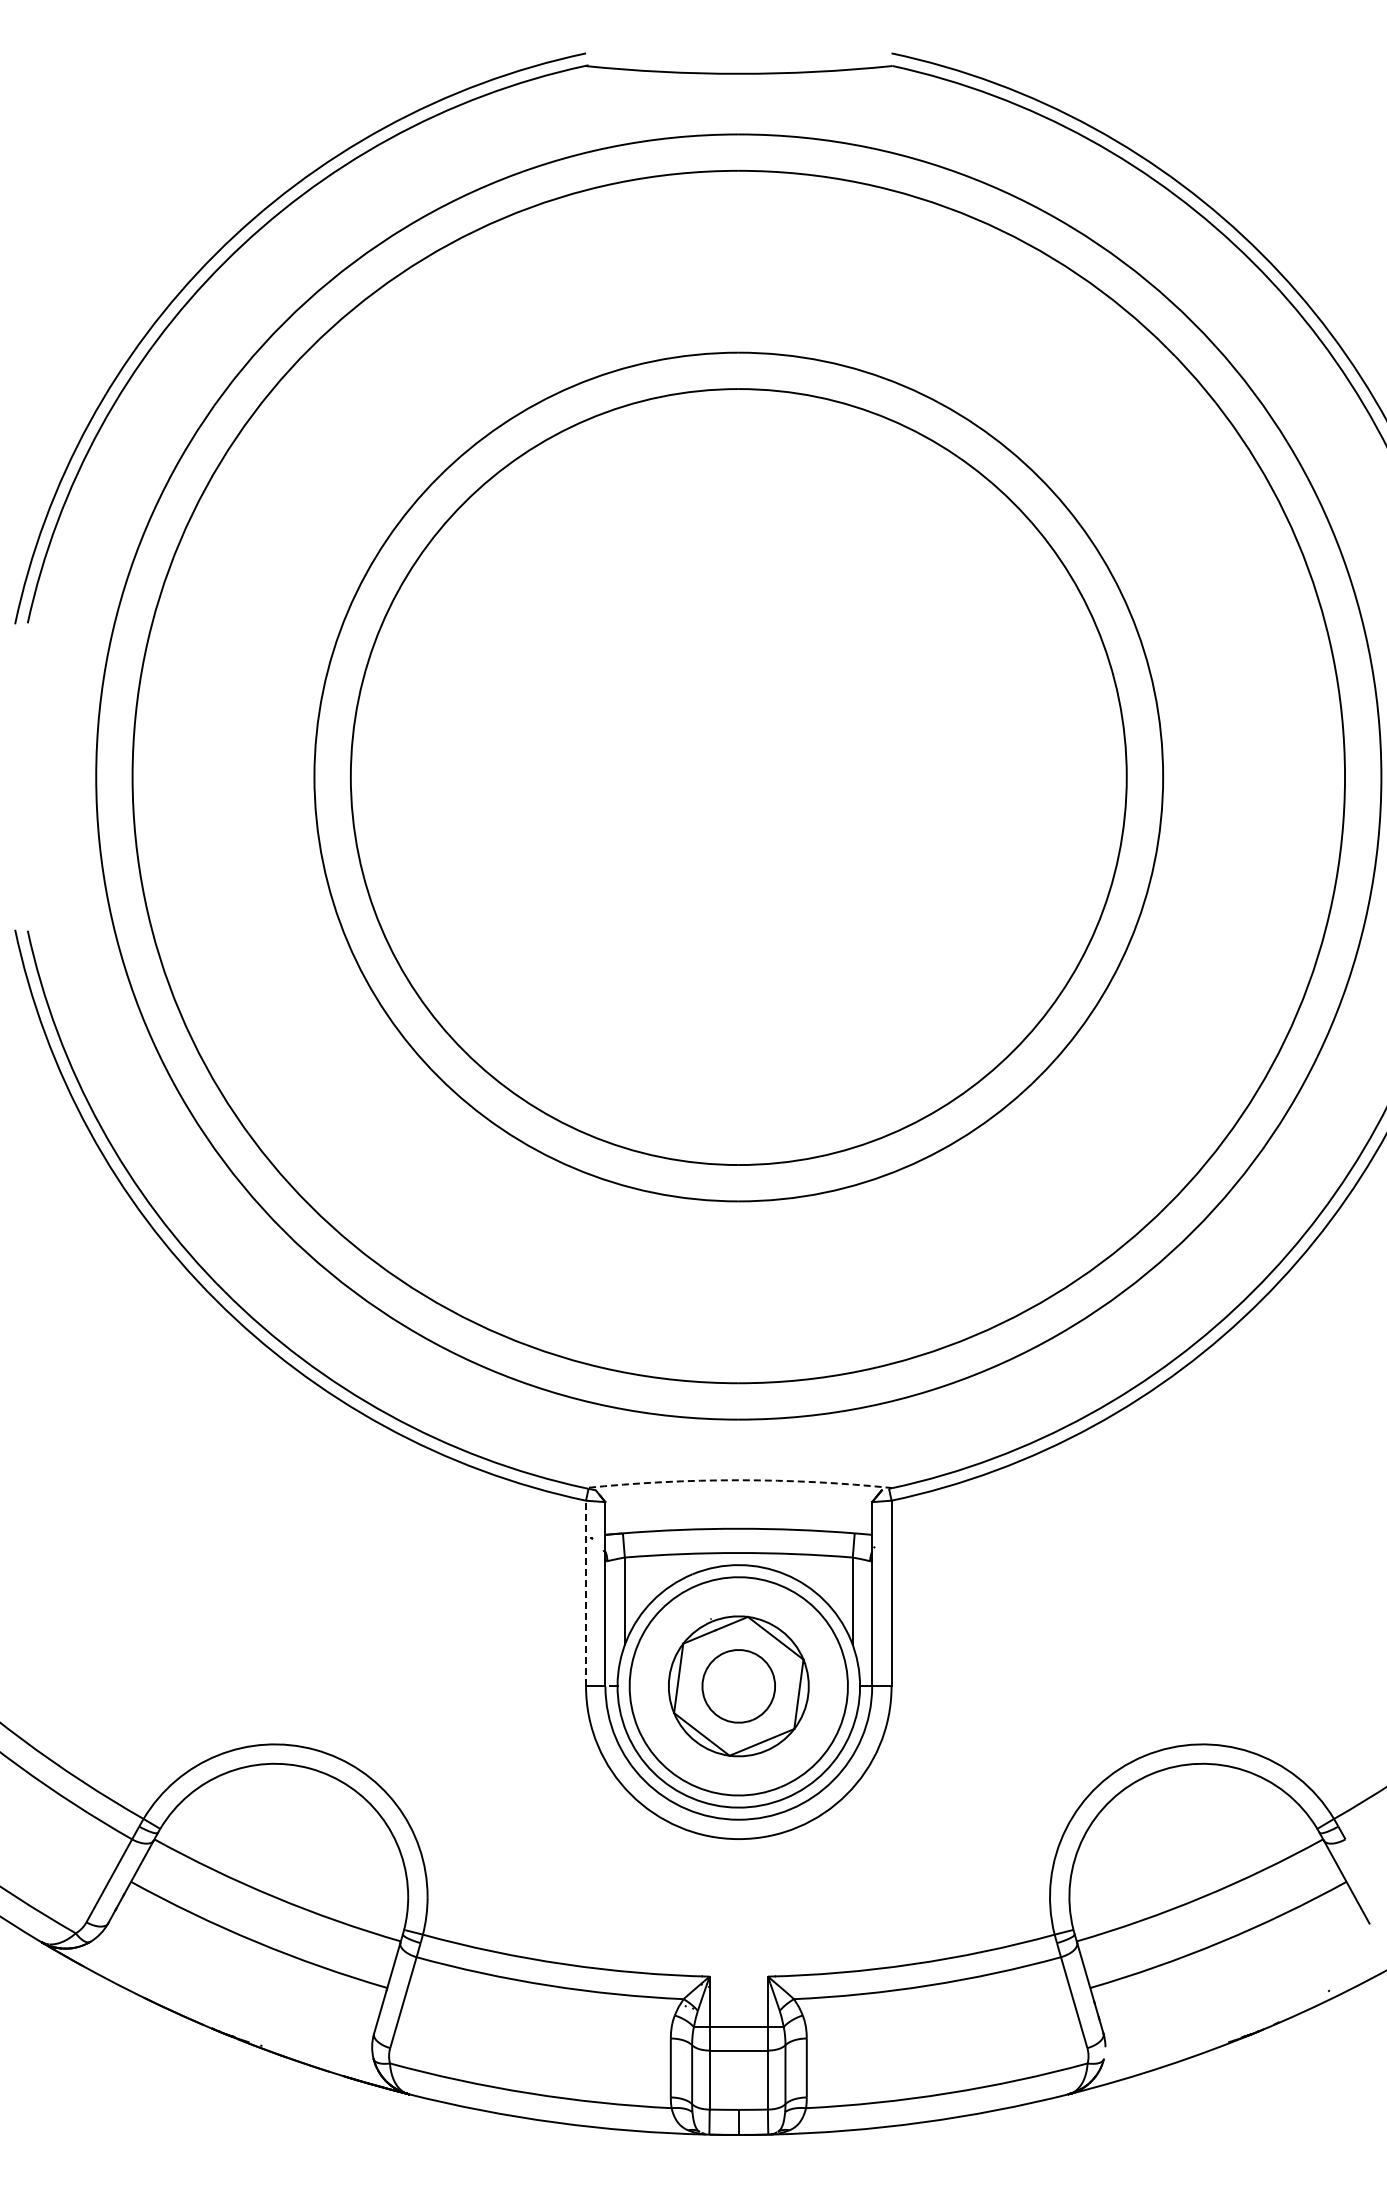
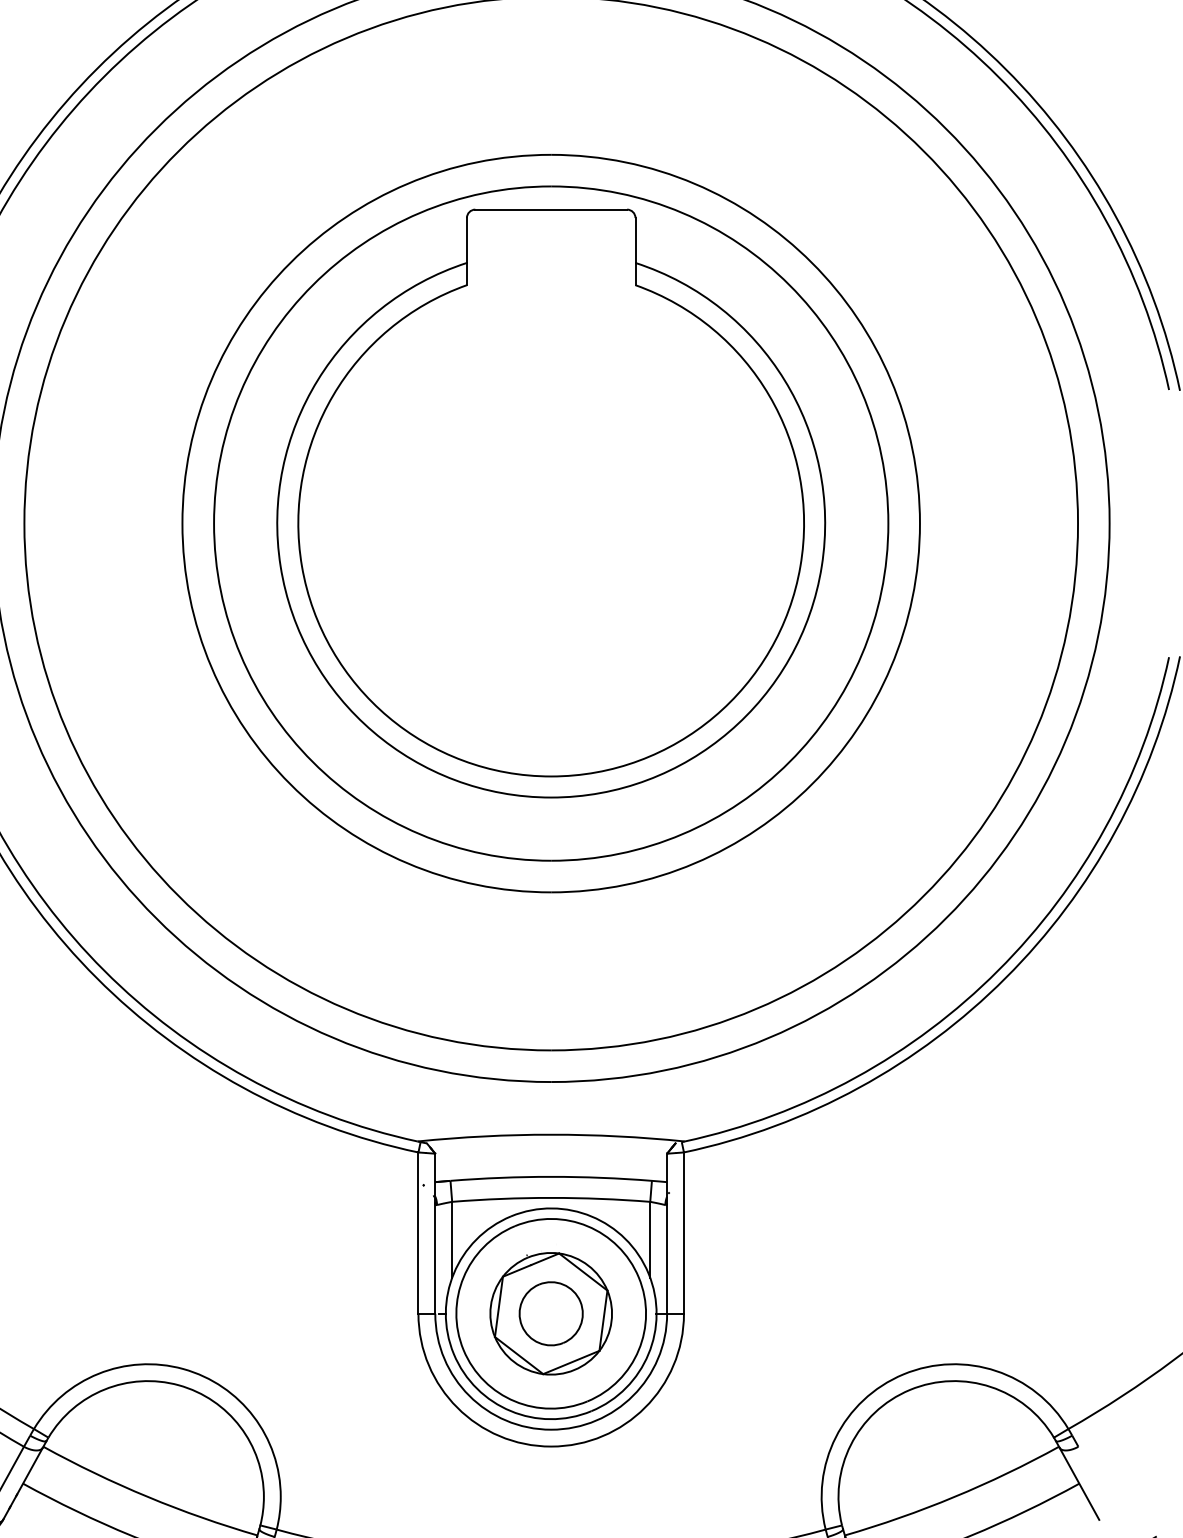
part: (738, 753) -> (550, 503), added
arc: (738, 1480) -> (550, 1134), dashed -> solid
line: (586, 1593) -> (418, 1233), dashed -> solid

